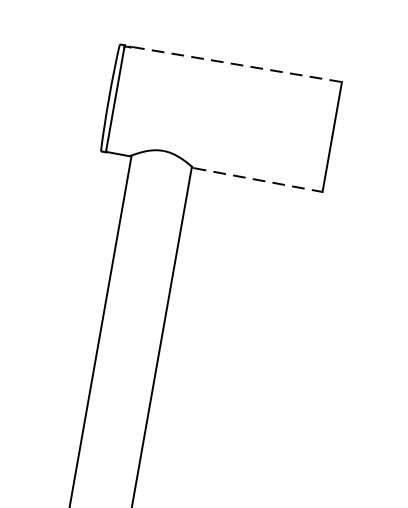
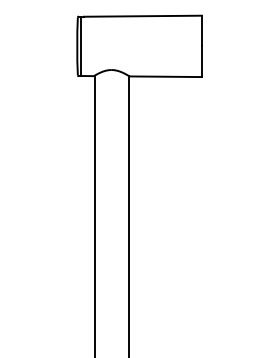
line: (235, 64) -> (142, 16), dashed -> solid
line: (259, 179) -> (166, 76), dashed -> solid

